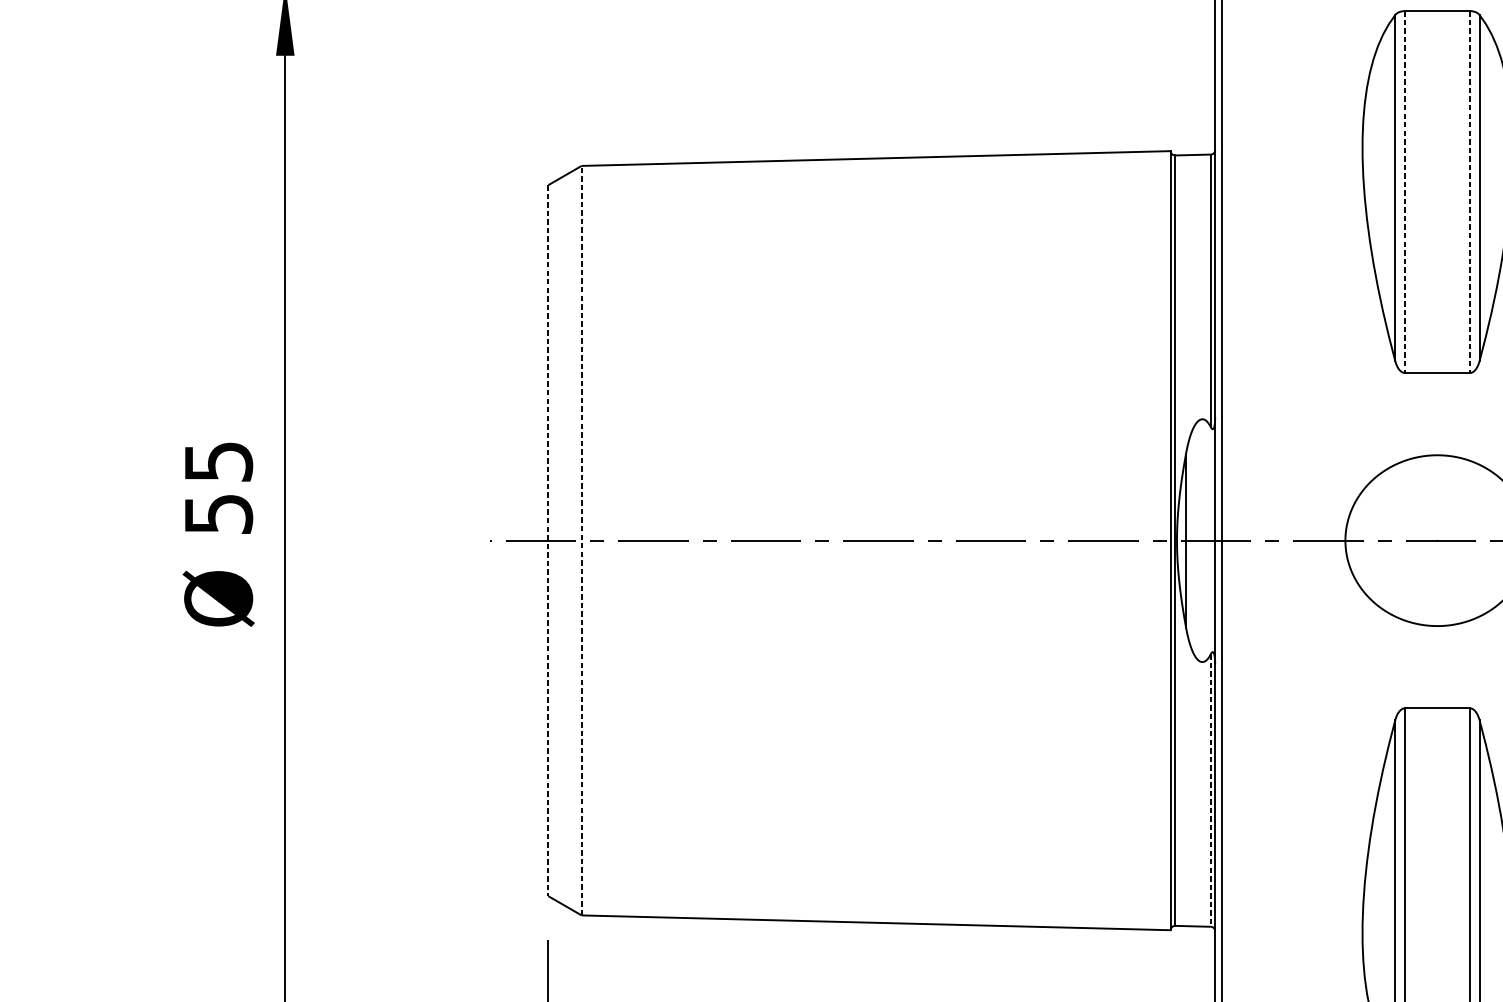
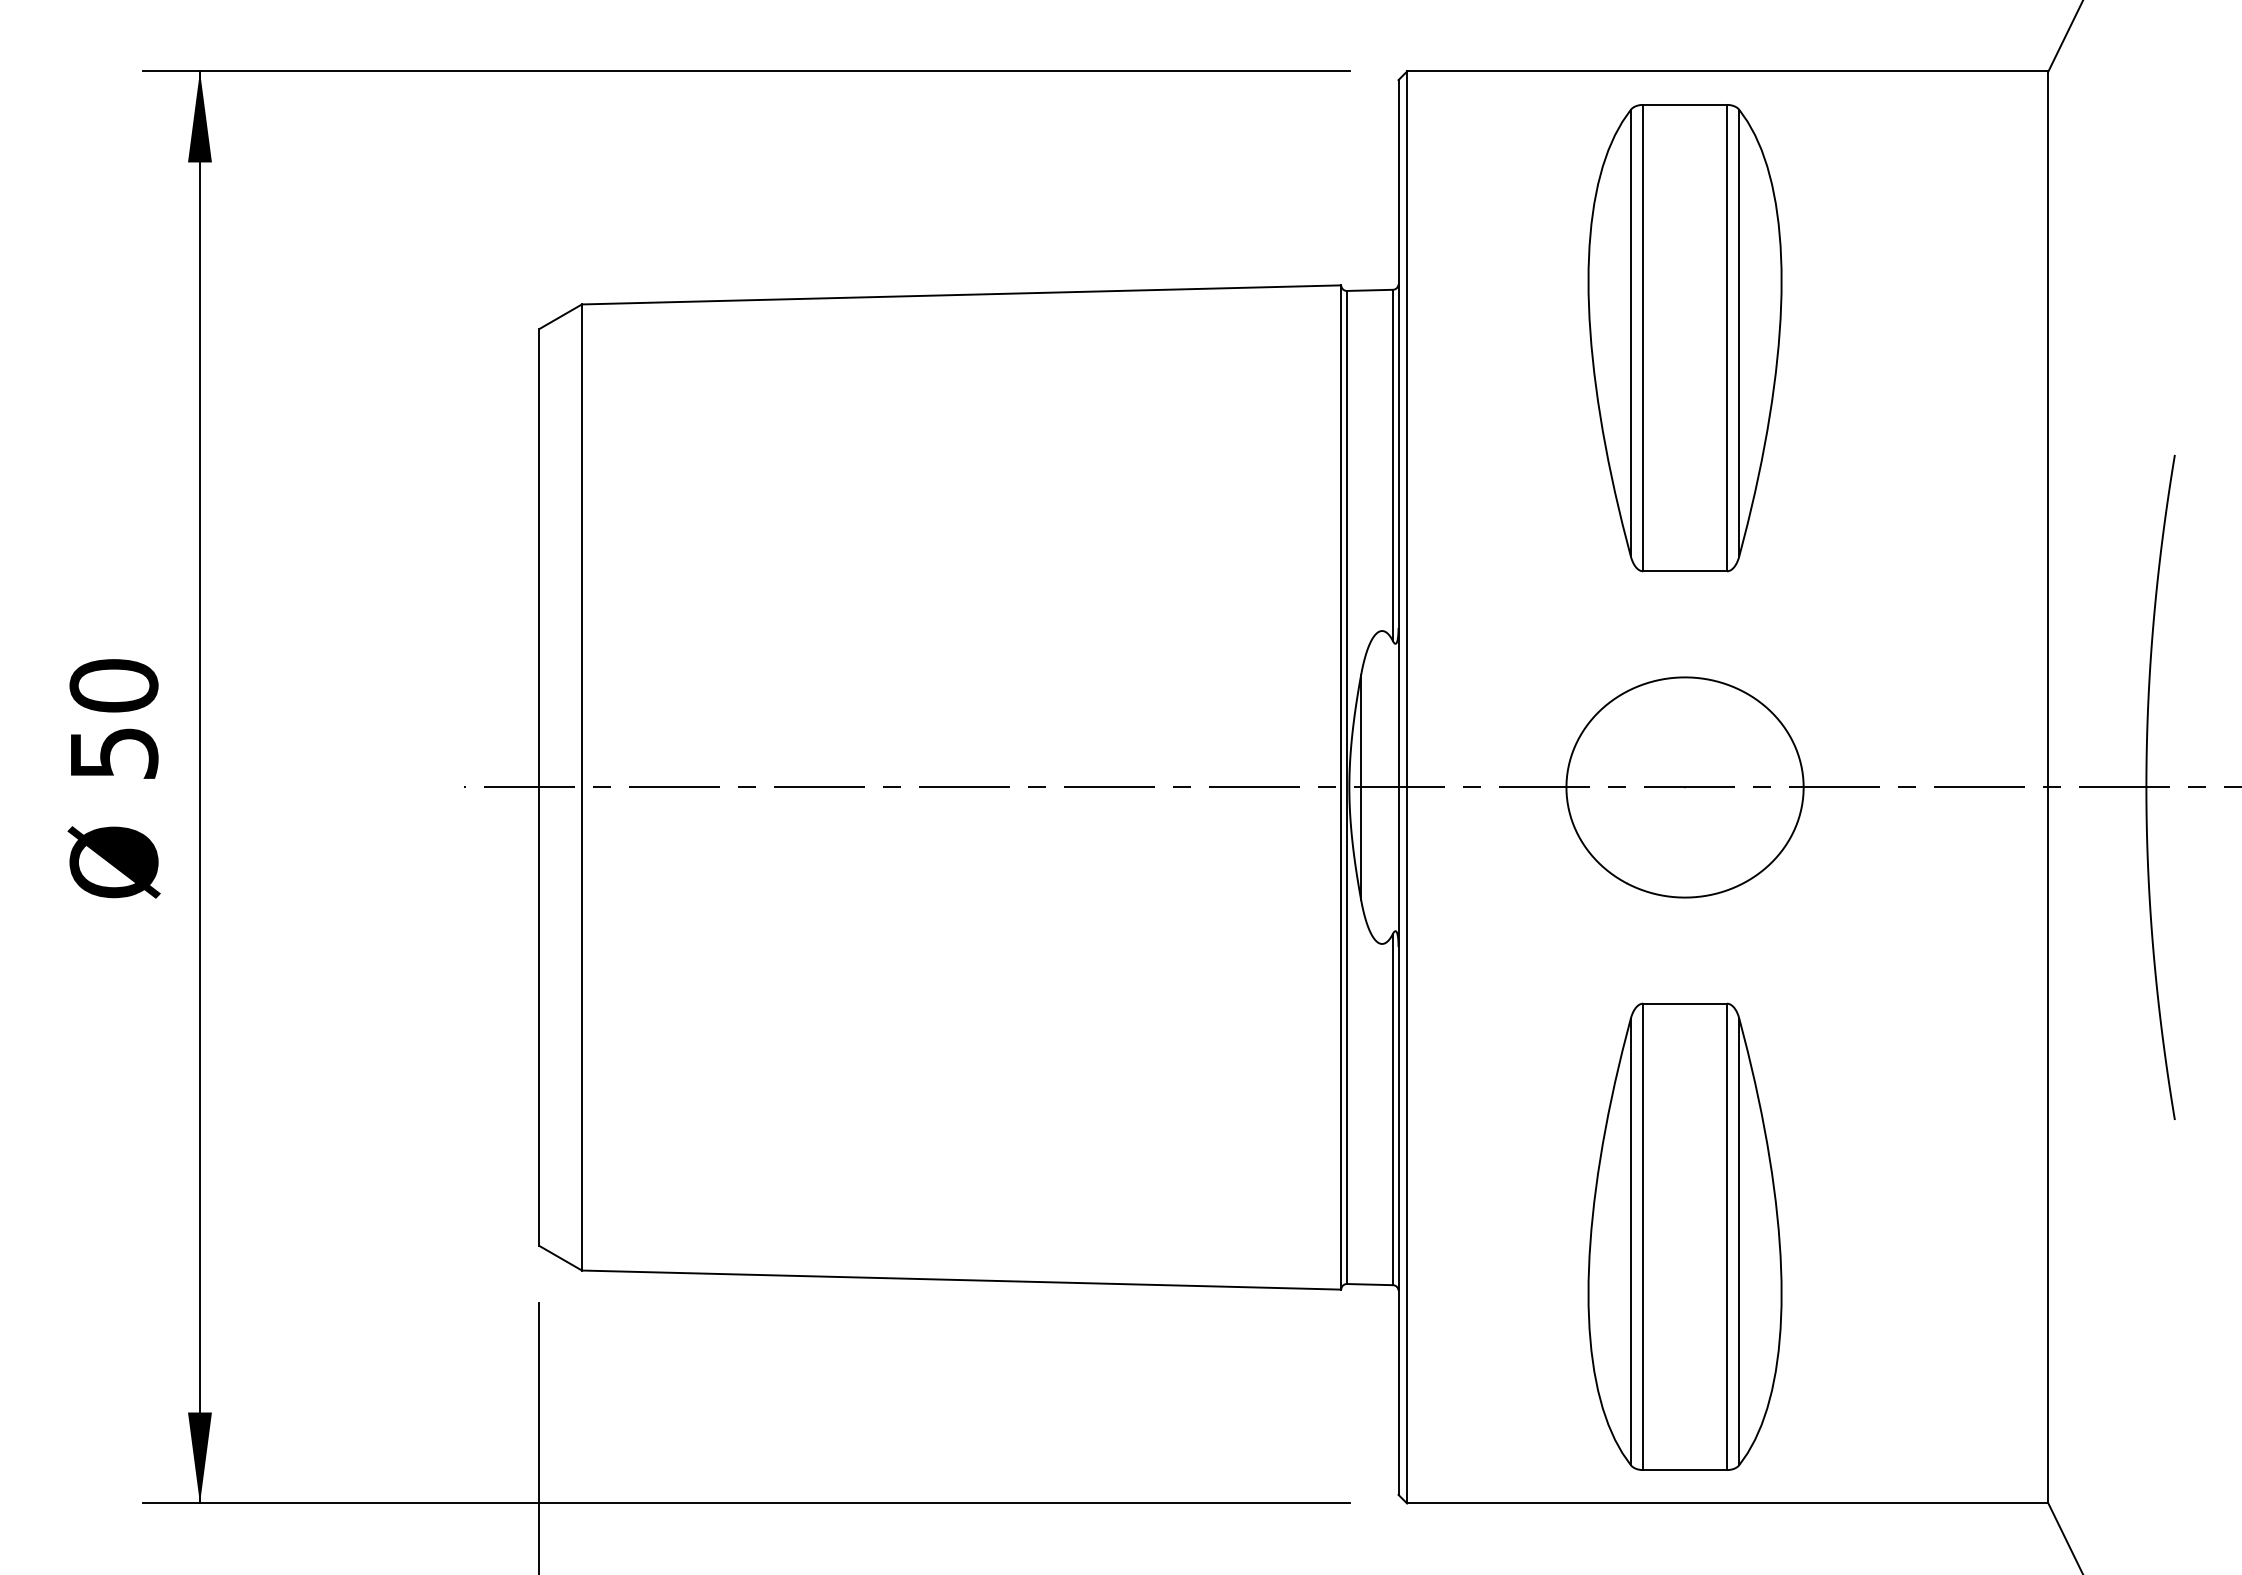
line: (1405, 192) -> (1643, 338), dashed -> solid
line: (1469, 192) -> (1726, 338), dashed -> solid
text: (218, 461) -> (113, 685), 55 -> 50
line: (548, 540) -> (539, 787), dashed -> solid
line: (581, 540) -> (581, 787), dashed -> solid
line: (1210, 790) -> (1392, 1109), dashed -> solid

